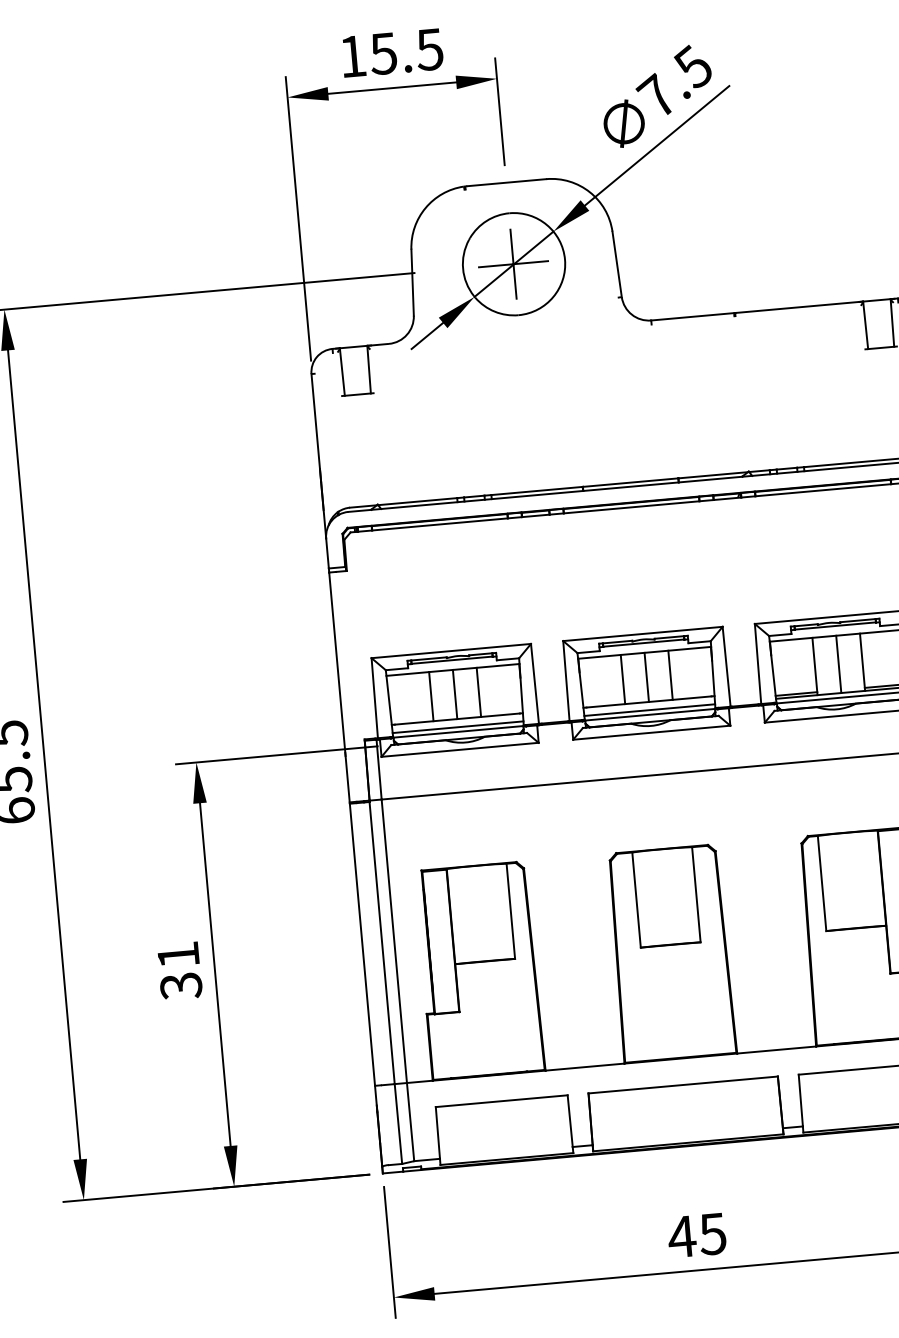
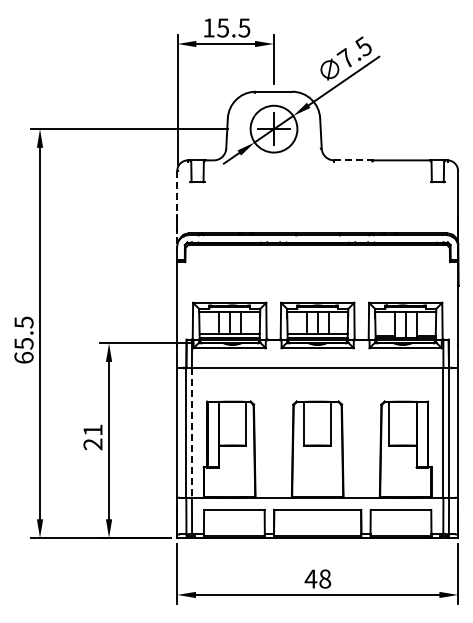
line: (693, 316) -> (353, 160), solid -> dashed
line: (319, 455) -> (177, 208), solid -> dashed
line: (393, 943) -> (191, 433), solid -> dashed
text: (180, 986) -> (92, 444), 31 -> 21
text: (713, 1232) -> (325, 578), 45 -> 48

